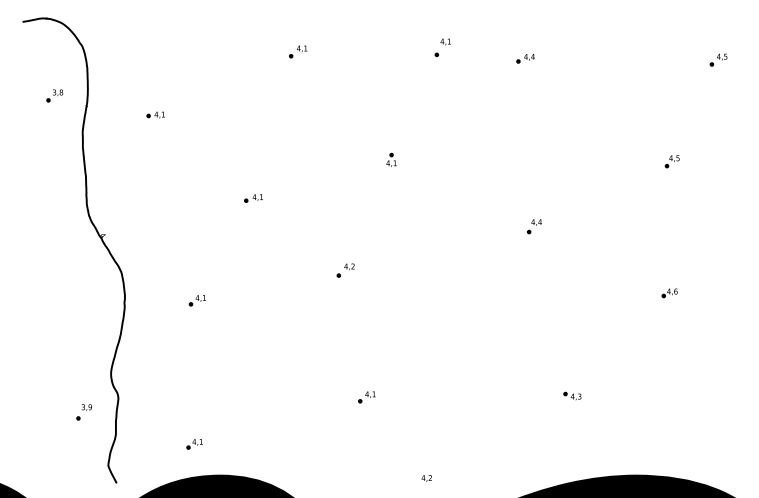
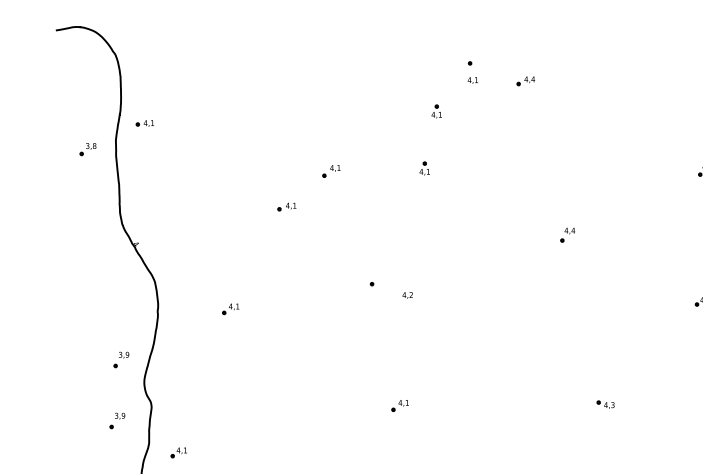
text: (445, 41) -> (472, 80), moved
part: (298, 51) -> (331, 171), moved
part: (525, 58) -> (525, 81), moved
part: (54, 95) -> (87, 149), moved
part: (403, 102) -> (436, 111), added
part: (155, 114) -> (144, 123), moved
text: (349, 266) -> (407, 295), moved
part: (87, 351) -> (120, 360), added
part: (194, 444) -> (178, 453), moved

